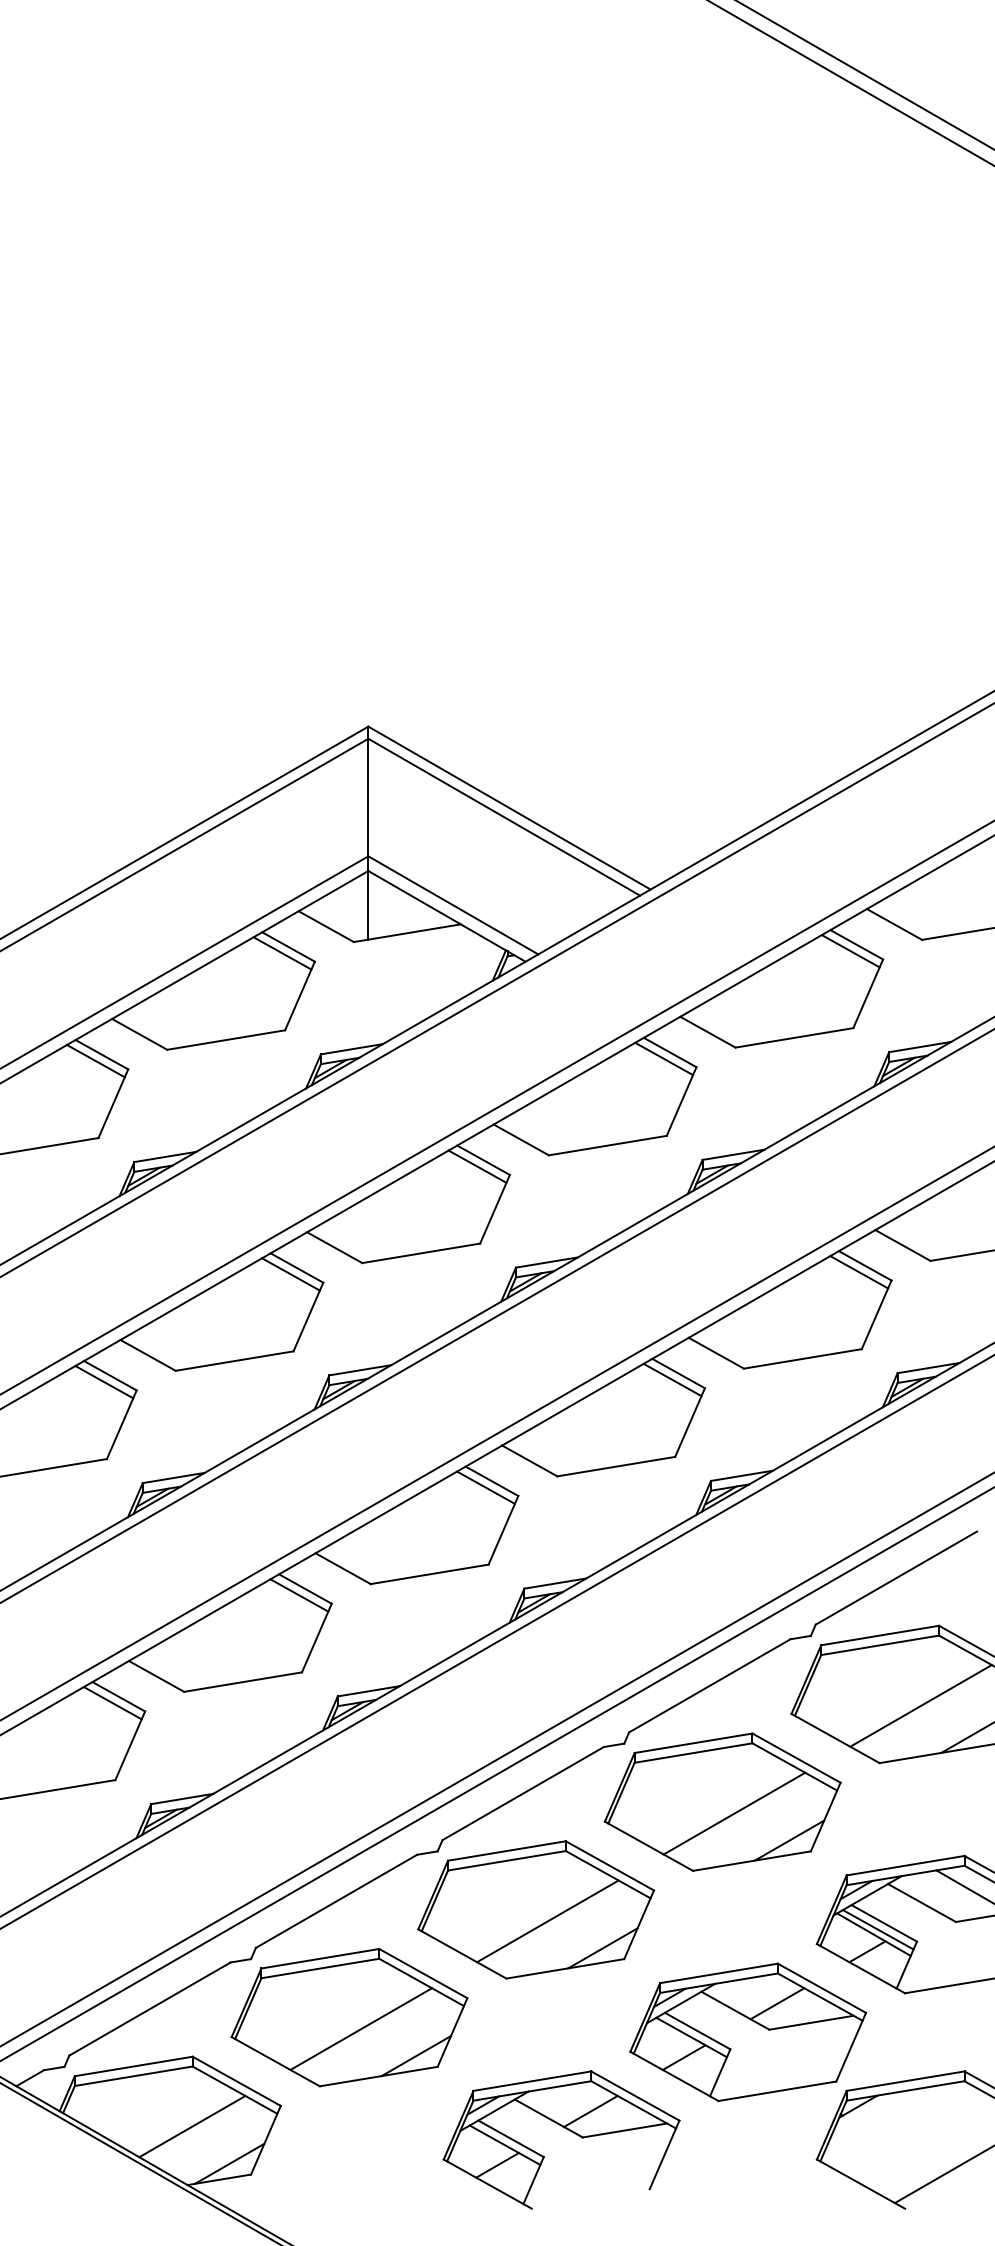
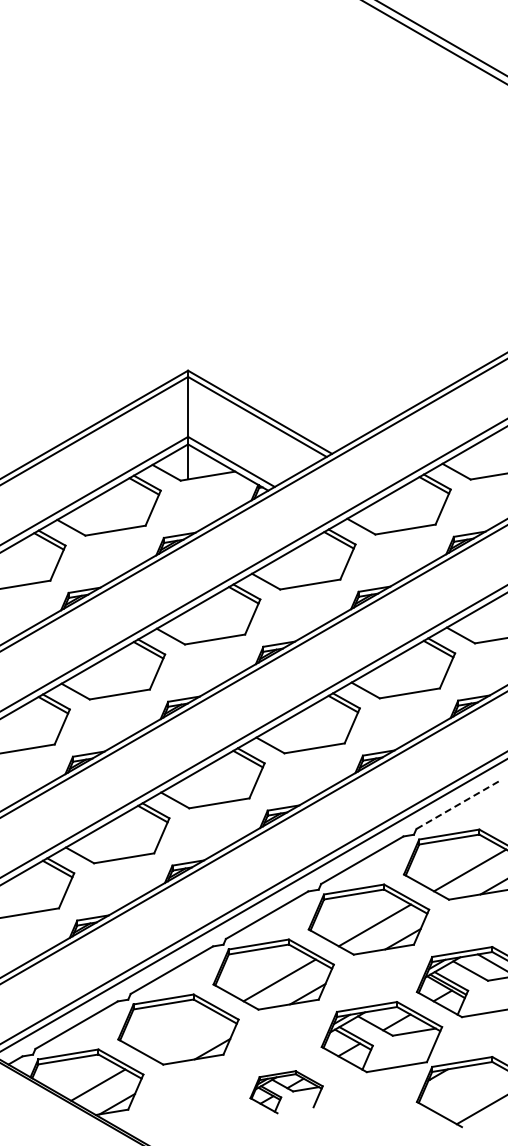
line: (896, 1578) -> (457, 805), solid -> dashed
line: (361, 2029) -> (184, 1035), removed
part: (561, 2140) -> (286, 1092), size x0.6

